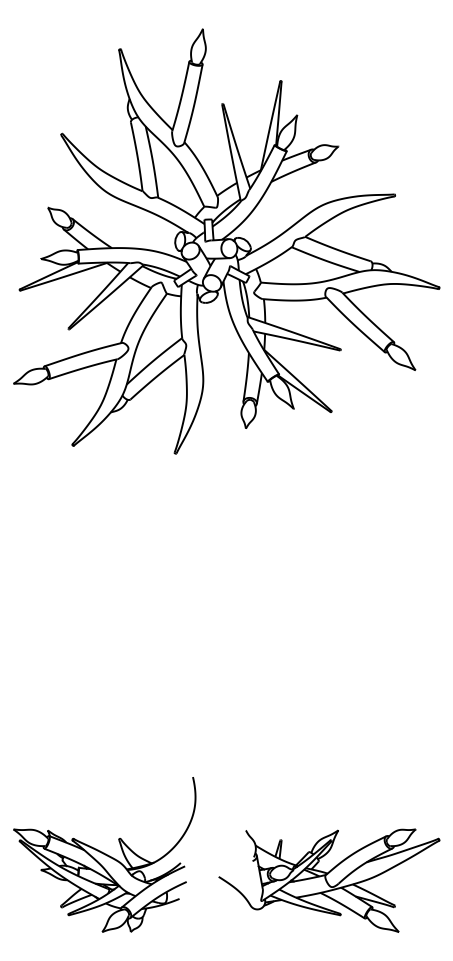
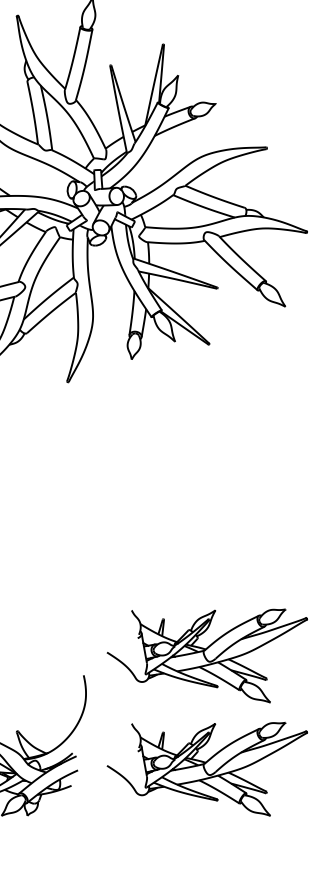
part: (329, 755) -> (207, 655), added

